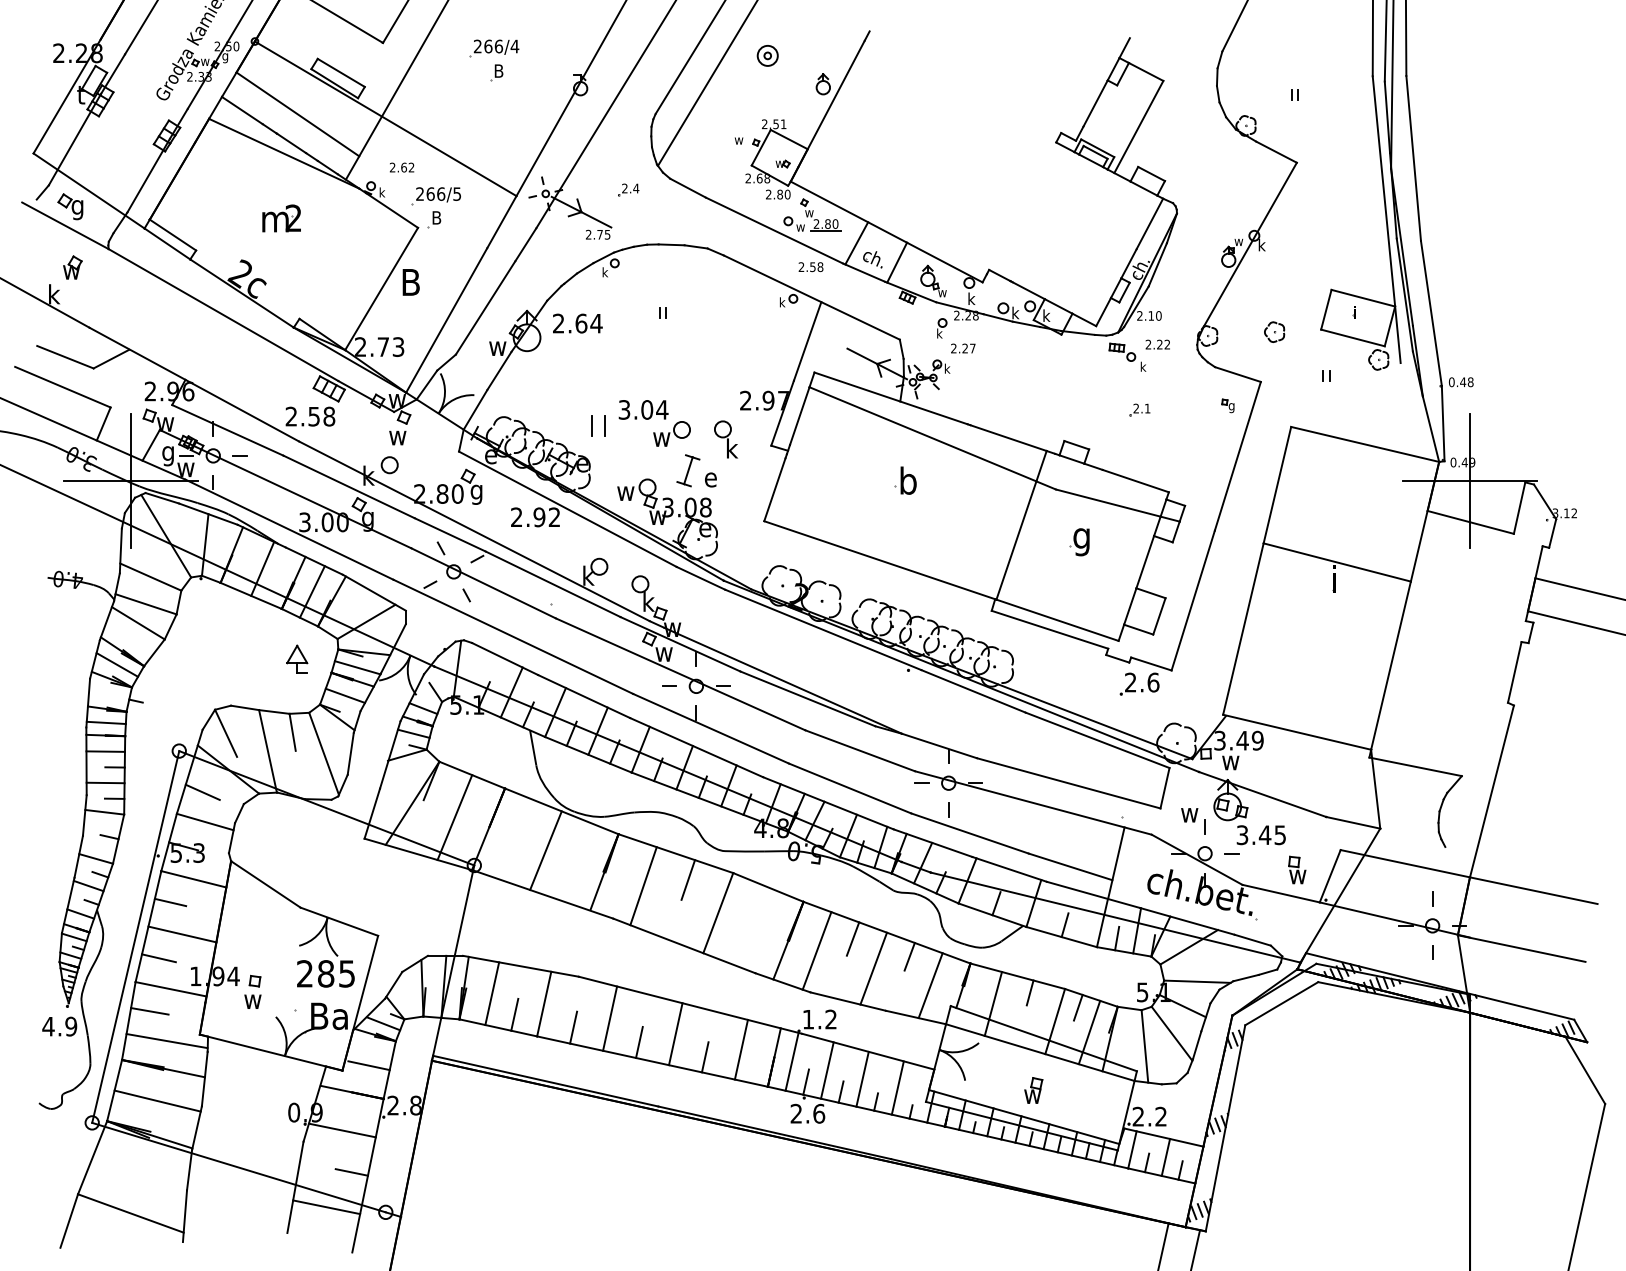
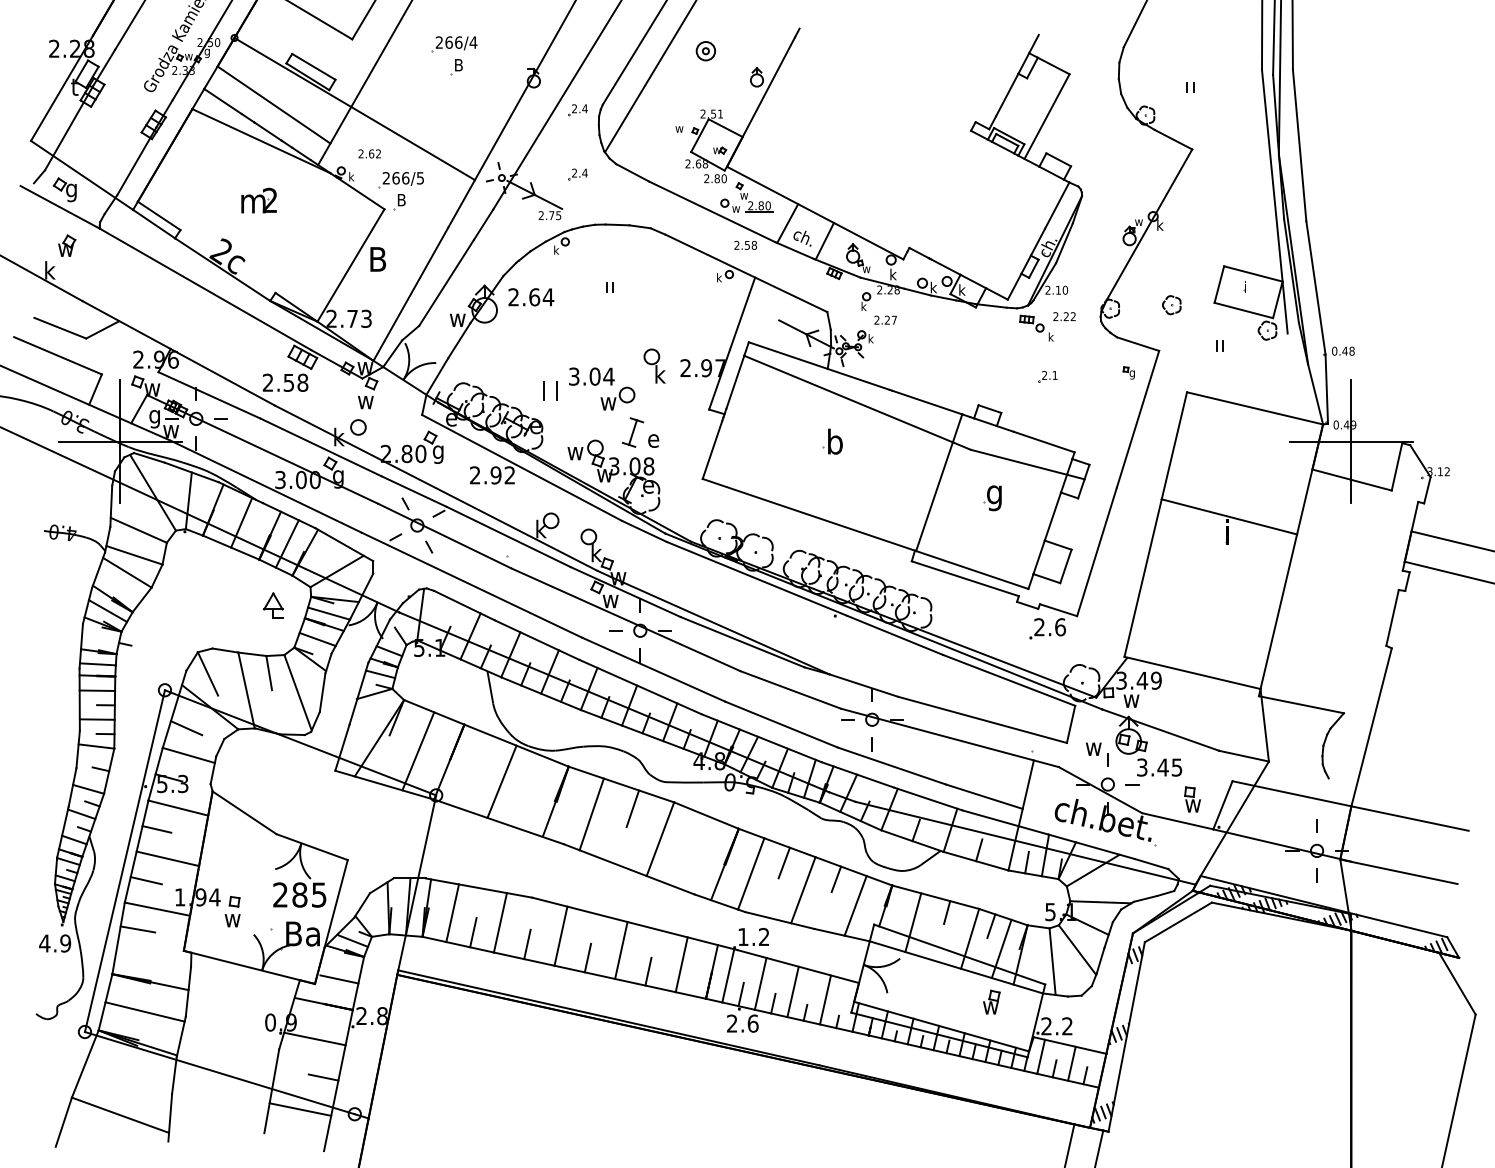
part: (628, 119) -> (577, 109), added
part: (726, 439) -> (655, 366), moved
line: (166, 1041) -> (153, 957), removed
part: (1033, 1090) -> (991, 1002), moved

